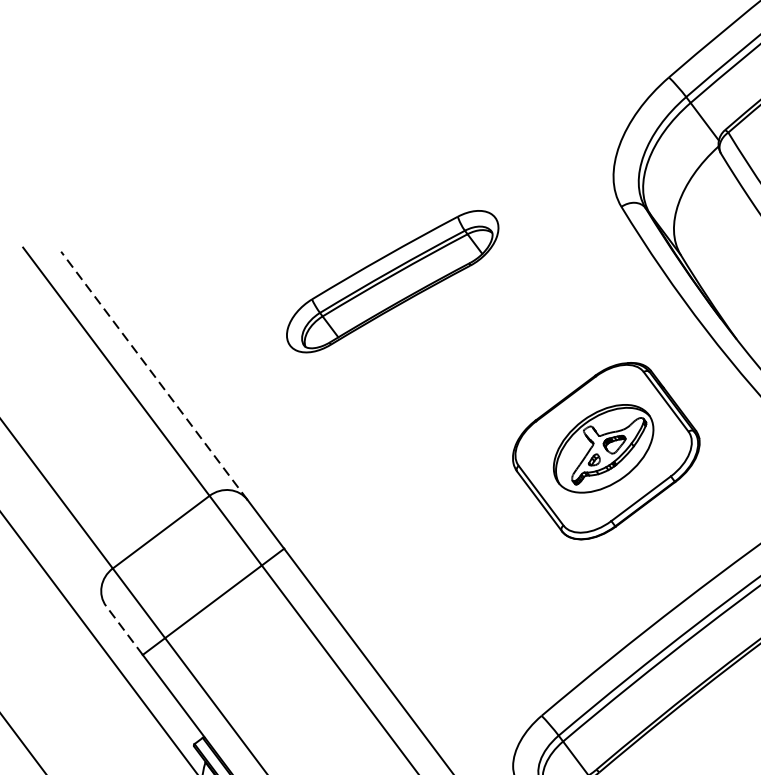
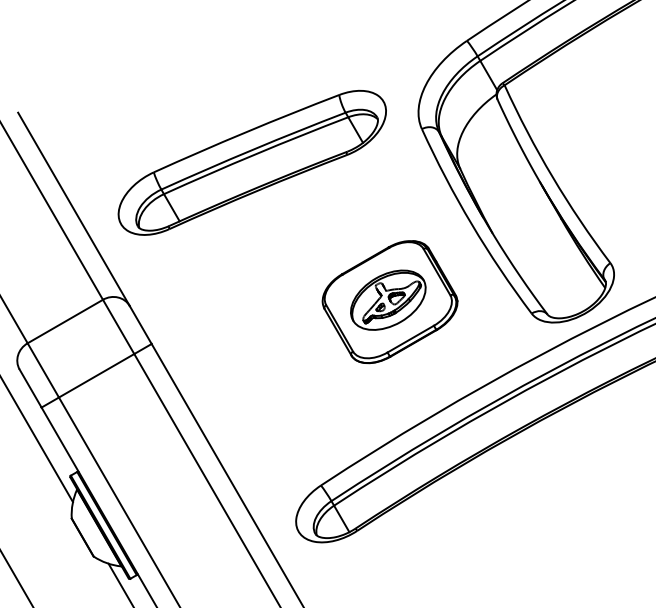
part: (391, 281) -> (251, 162), size x1.67
line: (153, 376) -> (73, 209), dashed -> solid
line: (124, 630) -> (30, 388), dashed -> solid

